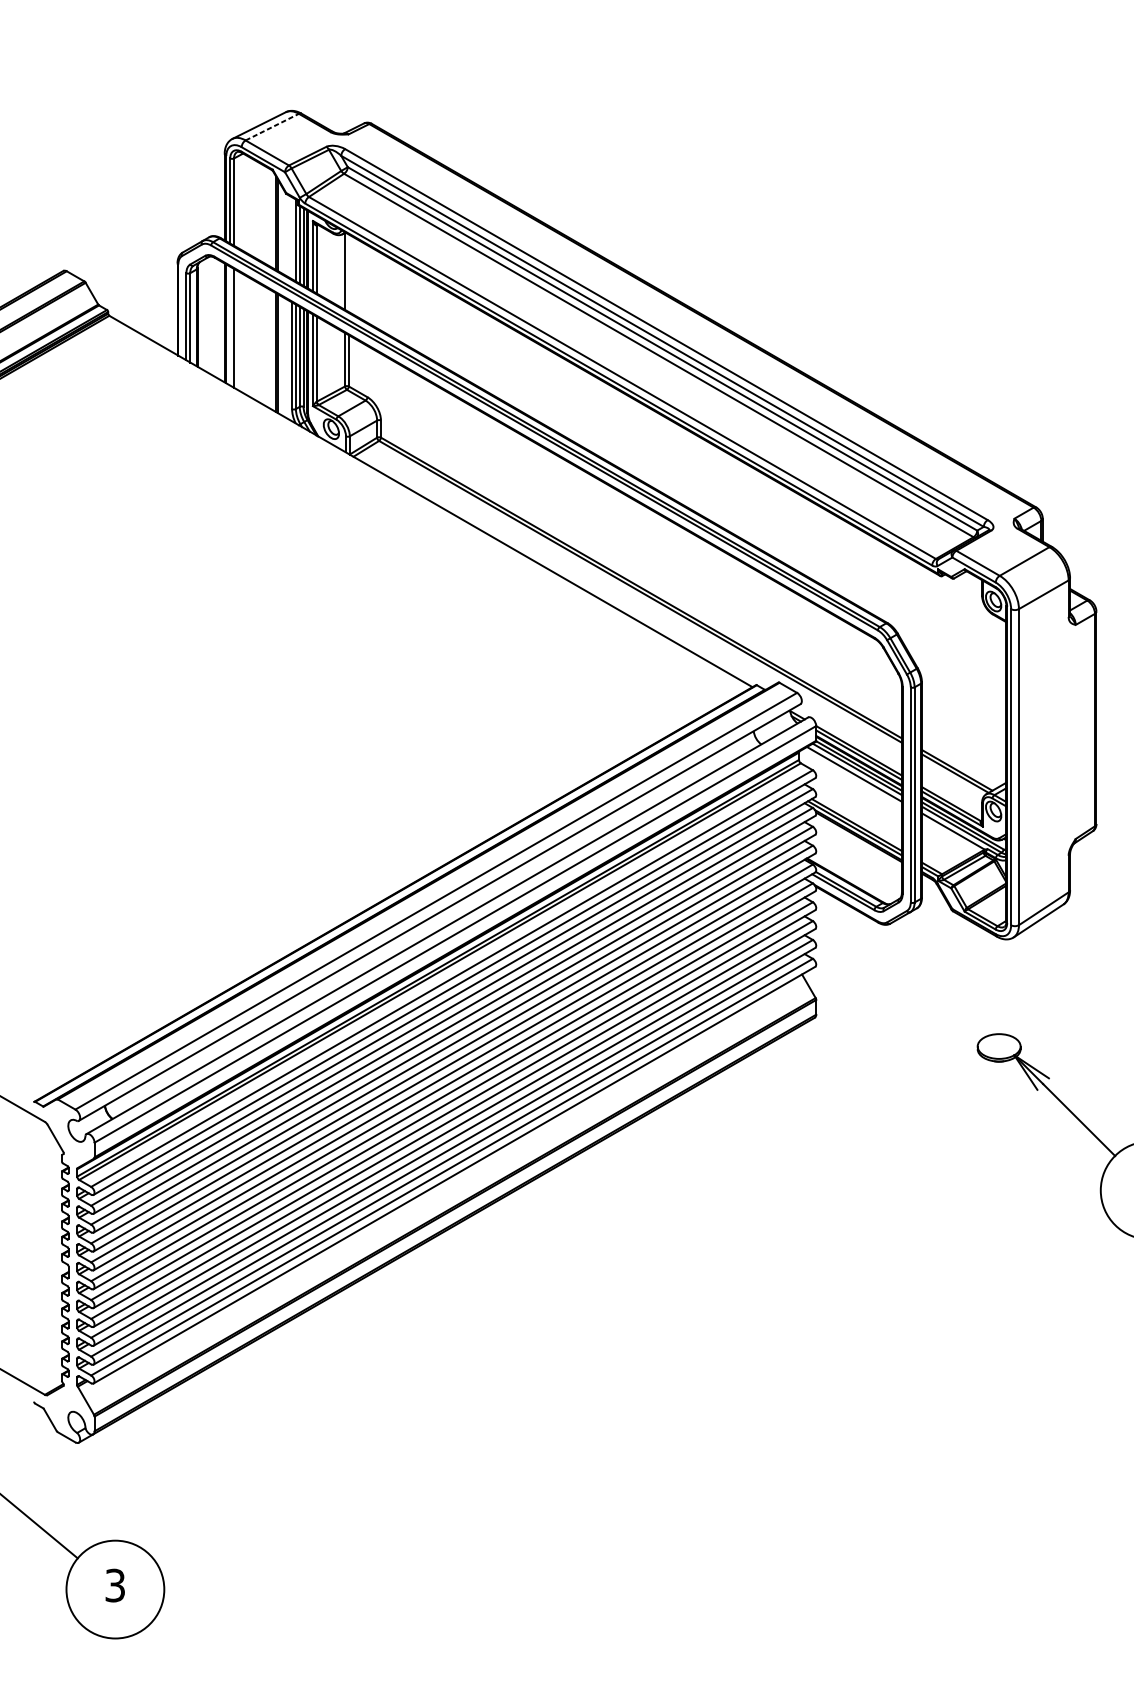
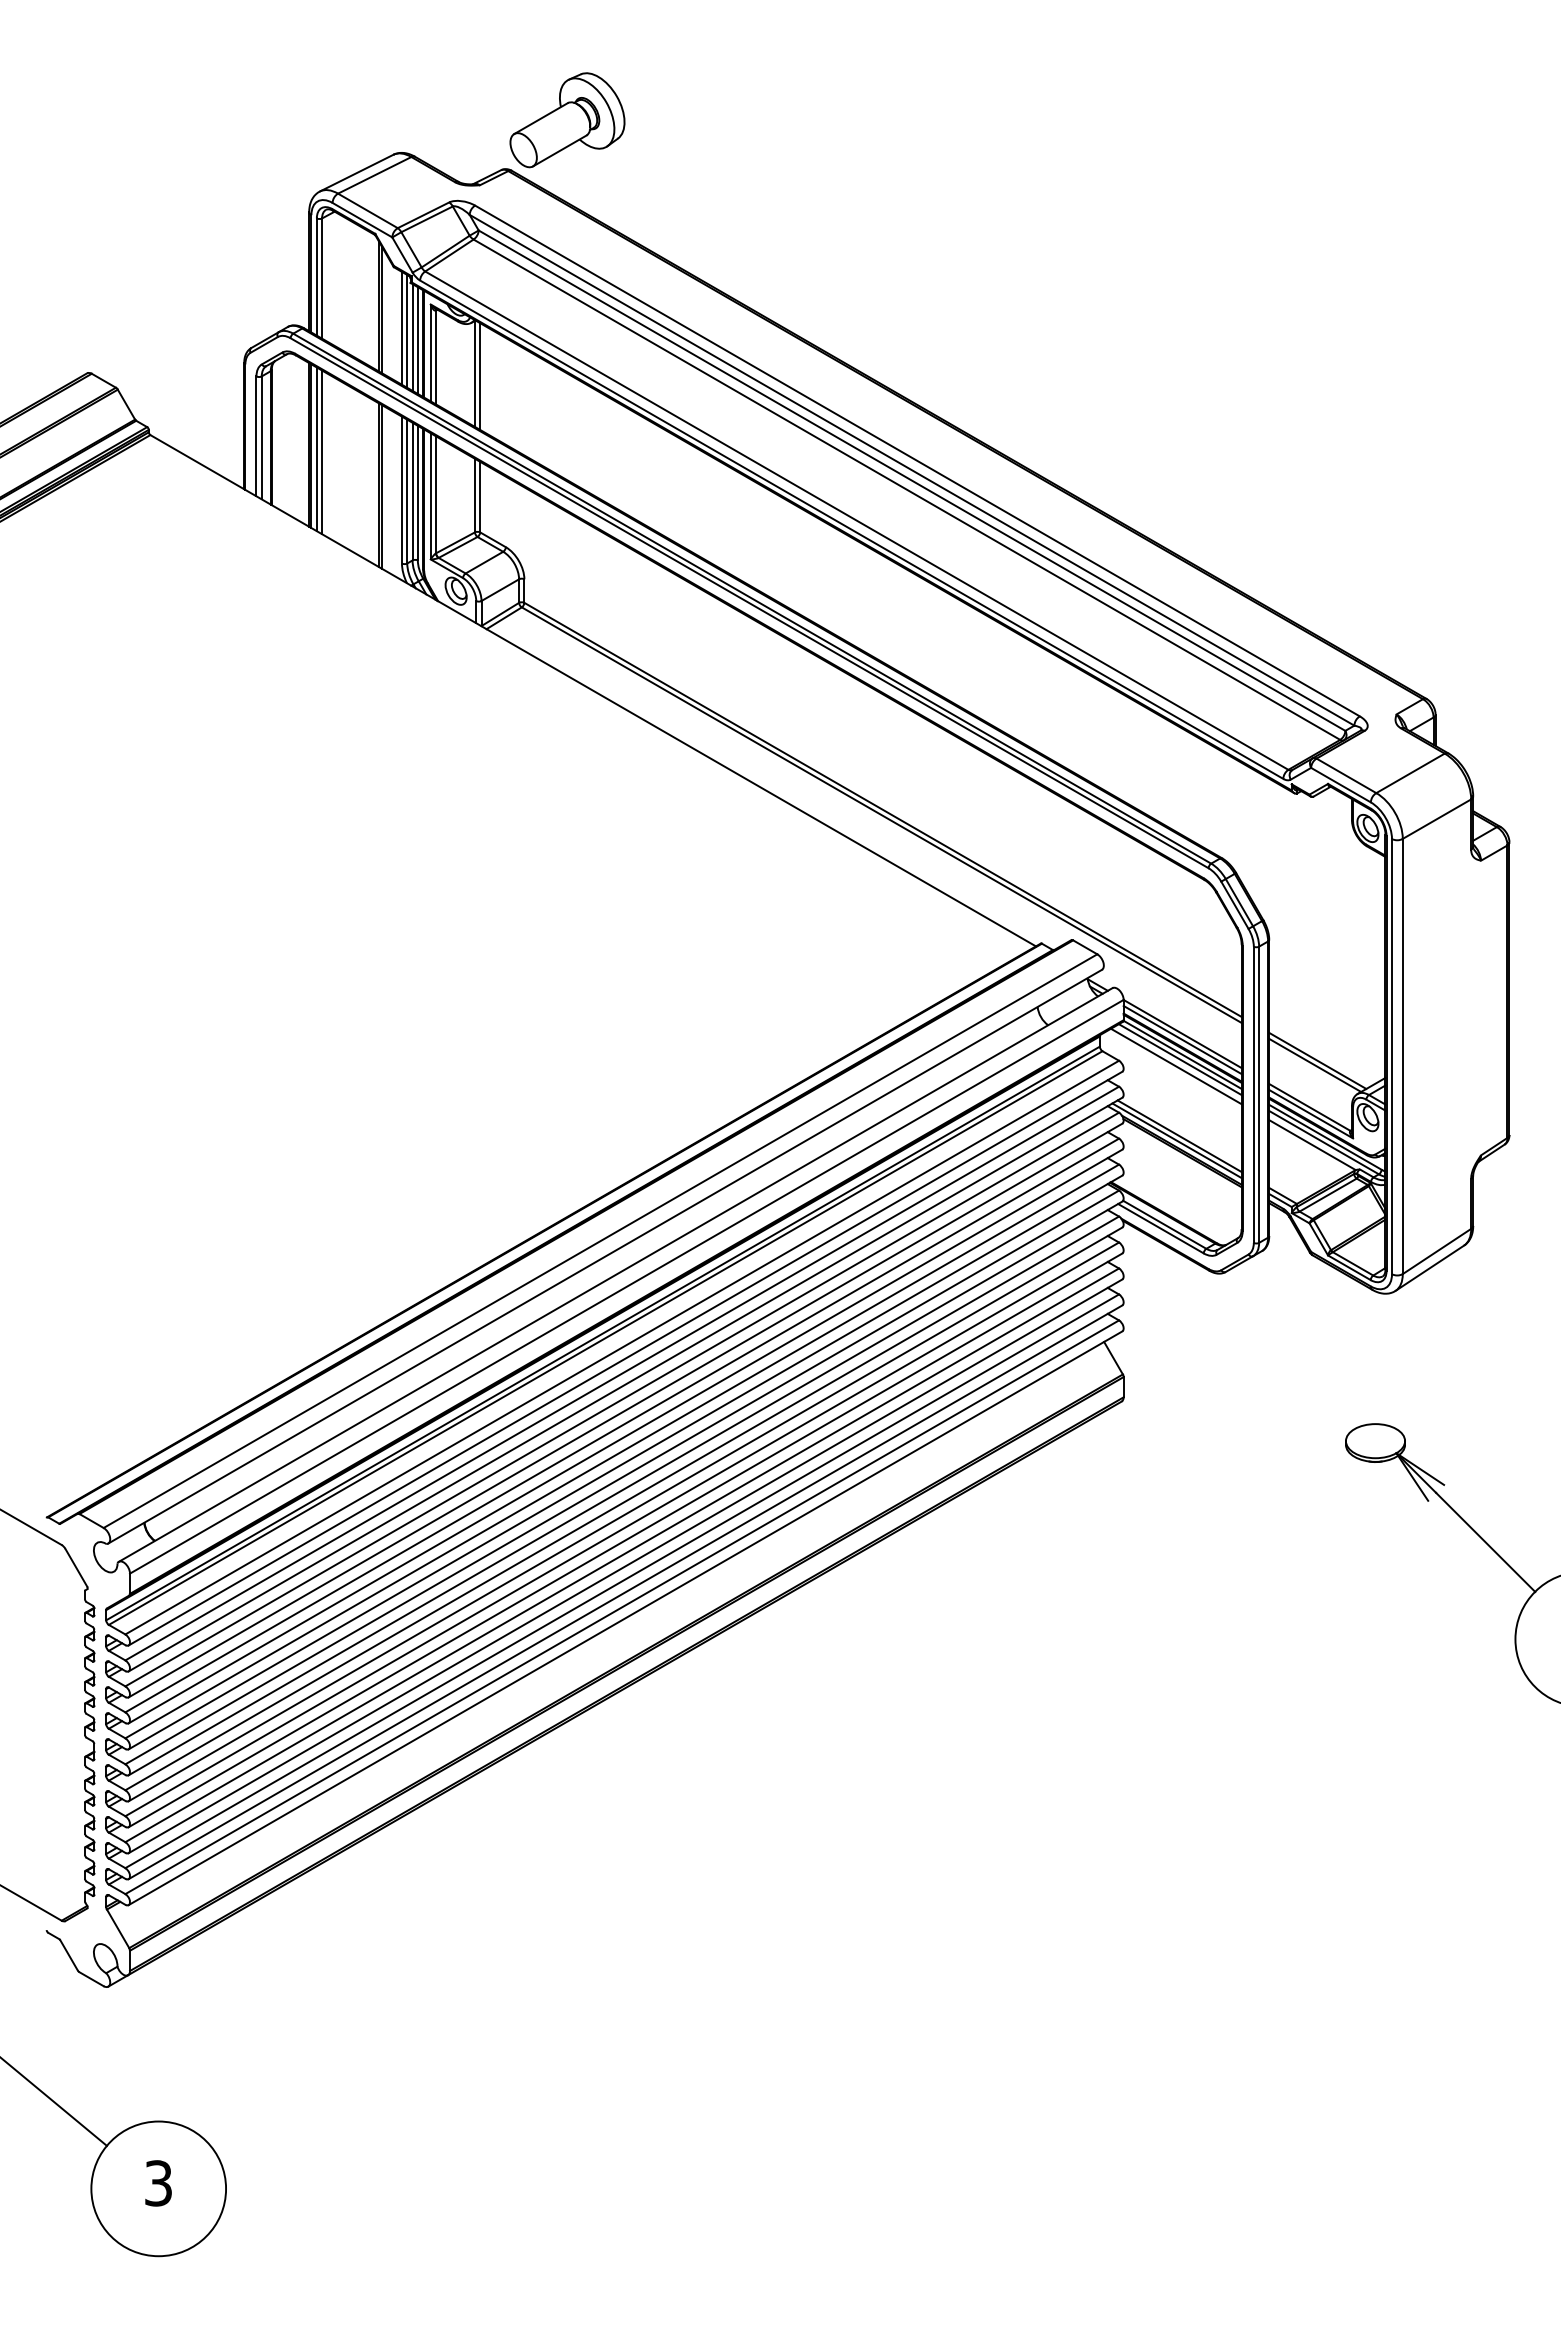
part: (412, 87) -> (567, 120), added
line: (272, 127) -> (375, 175), dashed -> solid
line: (291, 237) -> (401, 327), added
line: (349, 273) -> (480, 376), added
line: (229, 326) -> (316, 449), added

